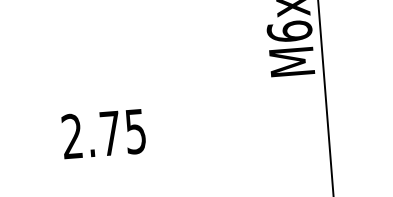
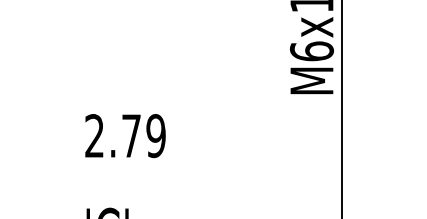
text: (135, 131) -> (155, 135), 2.75 -> 2.79

